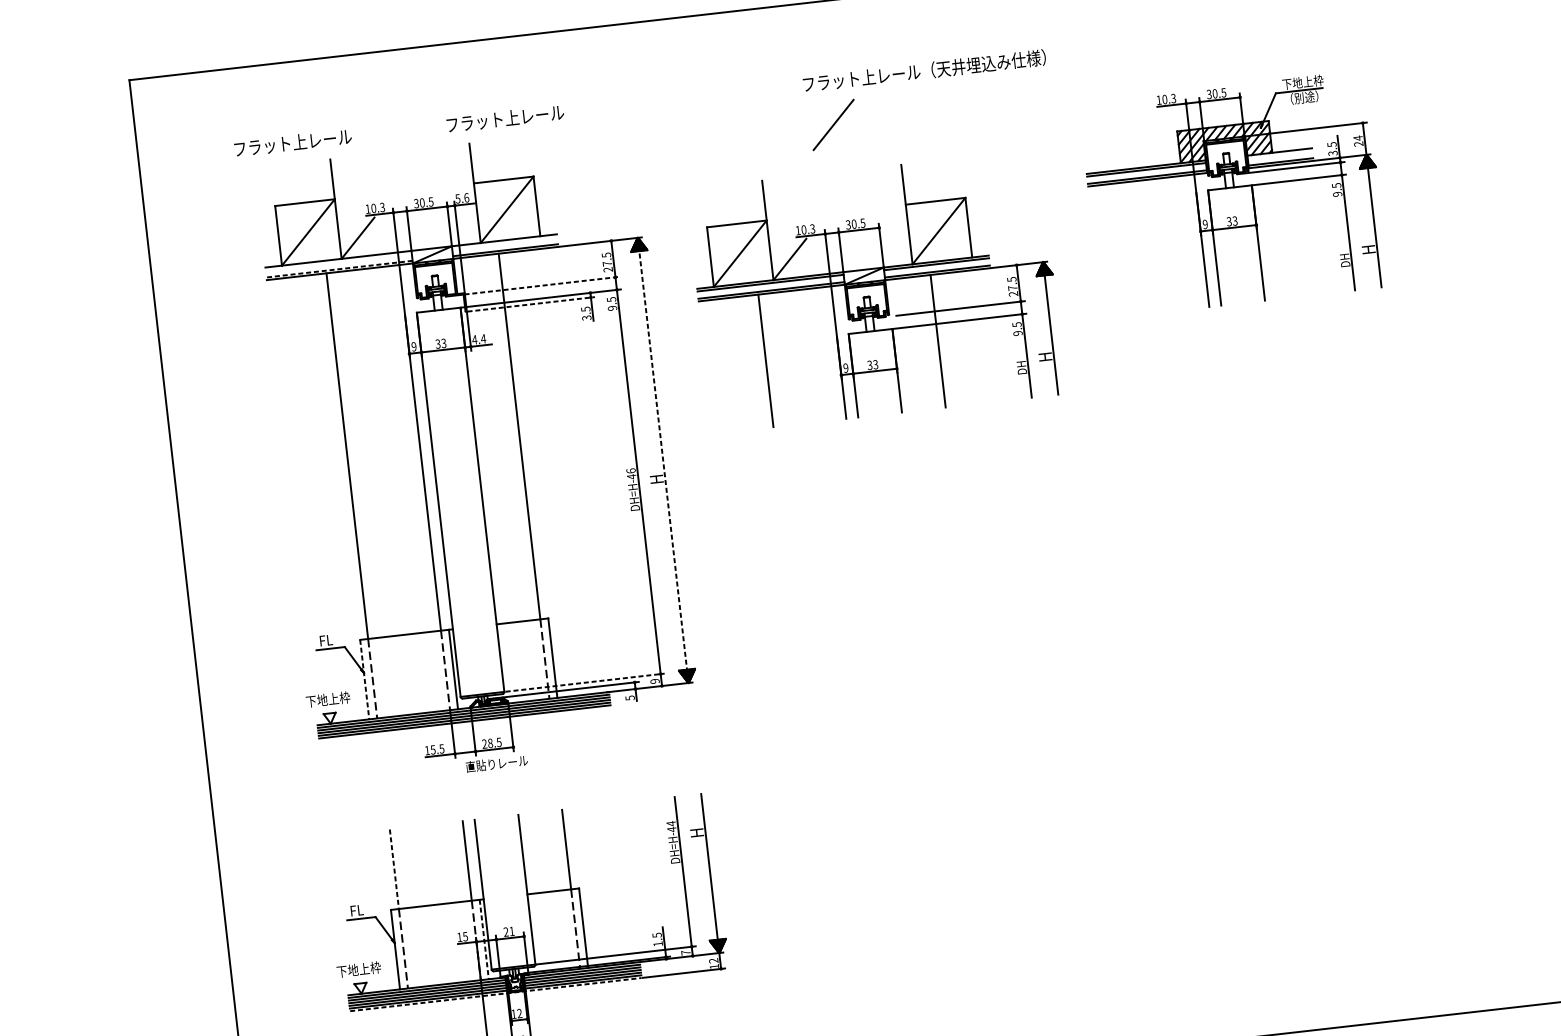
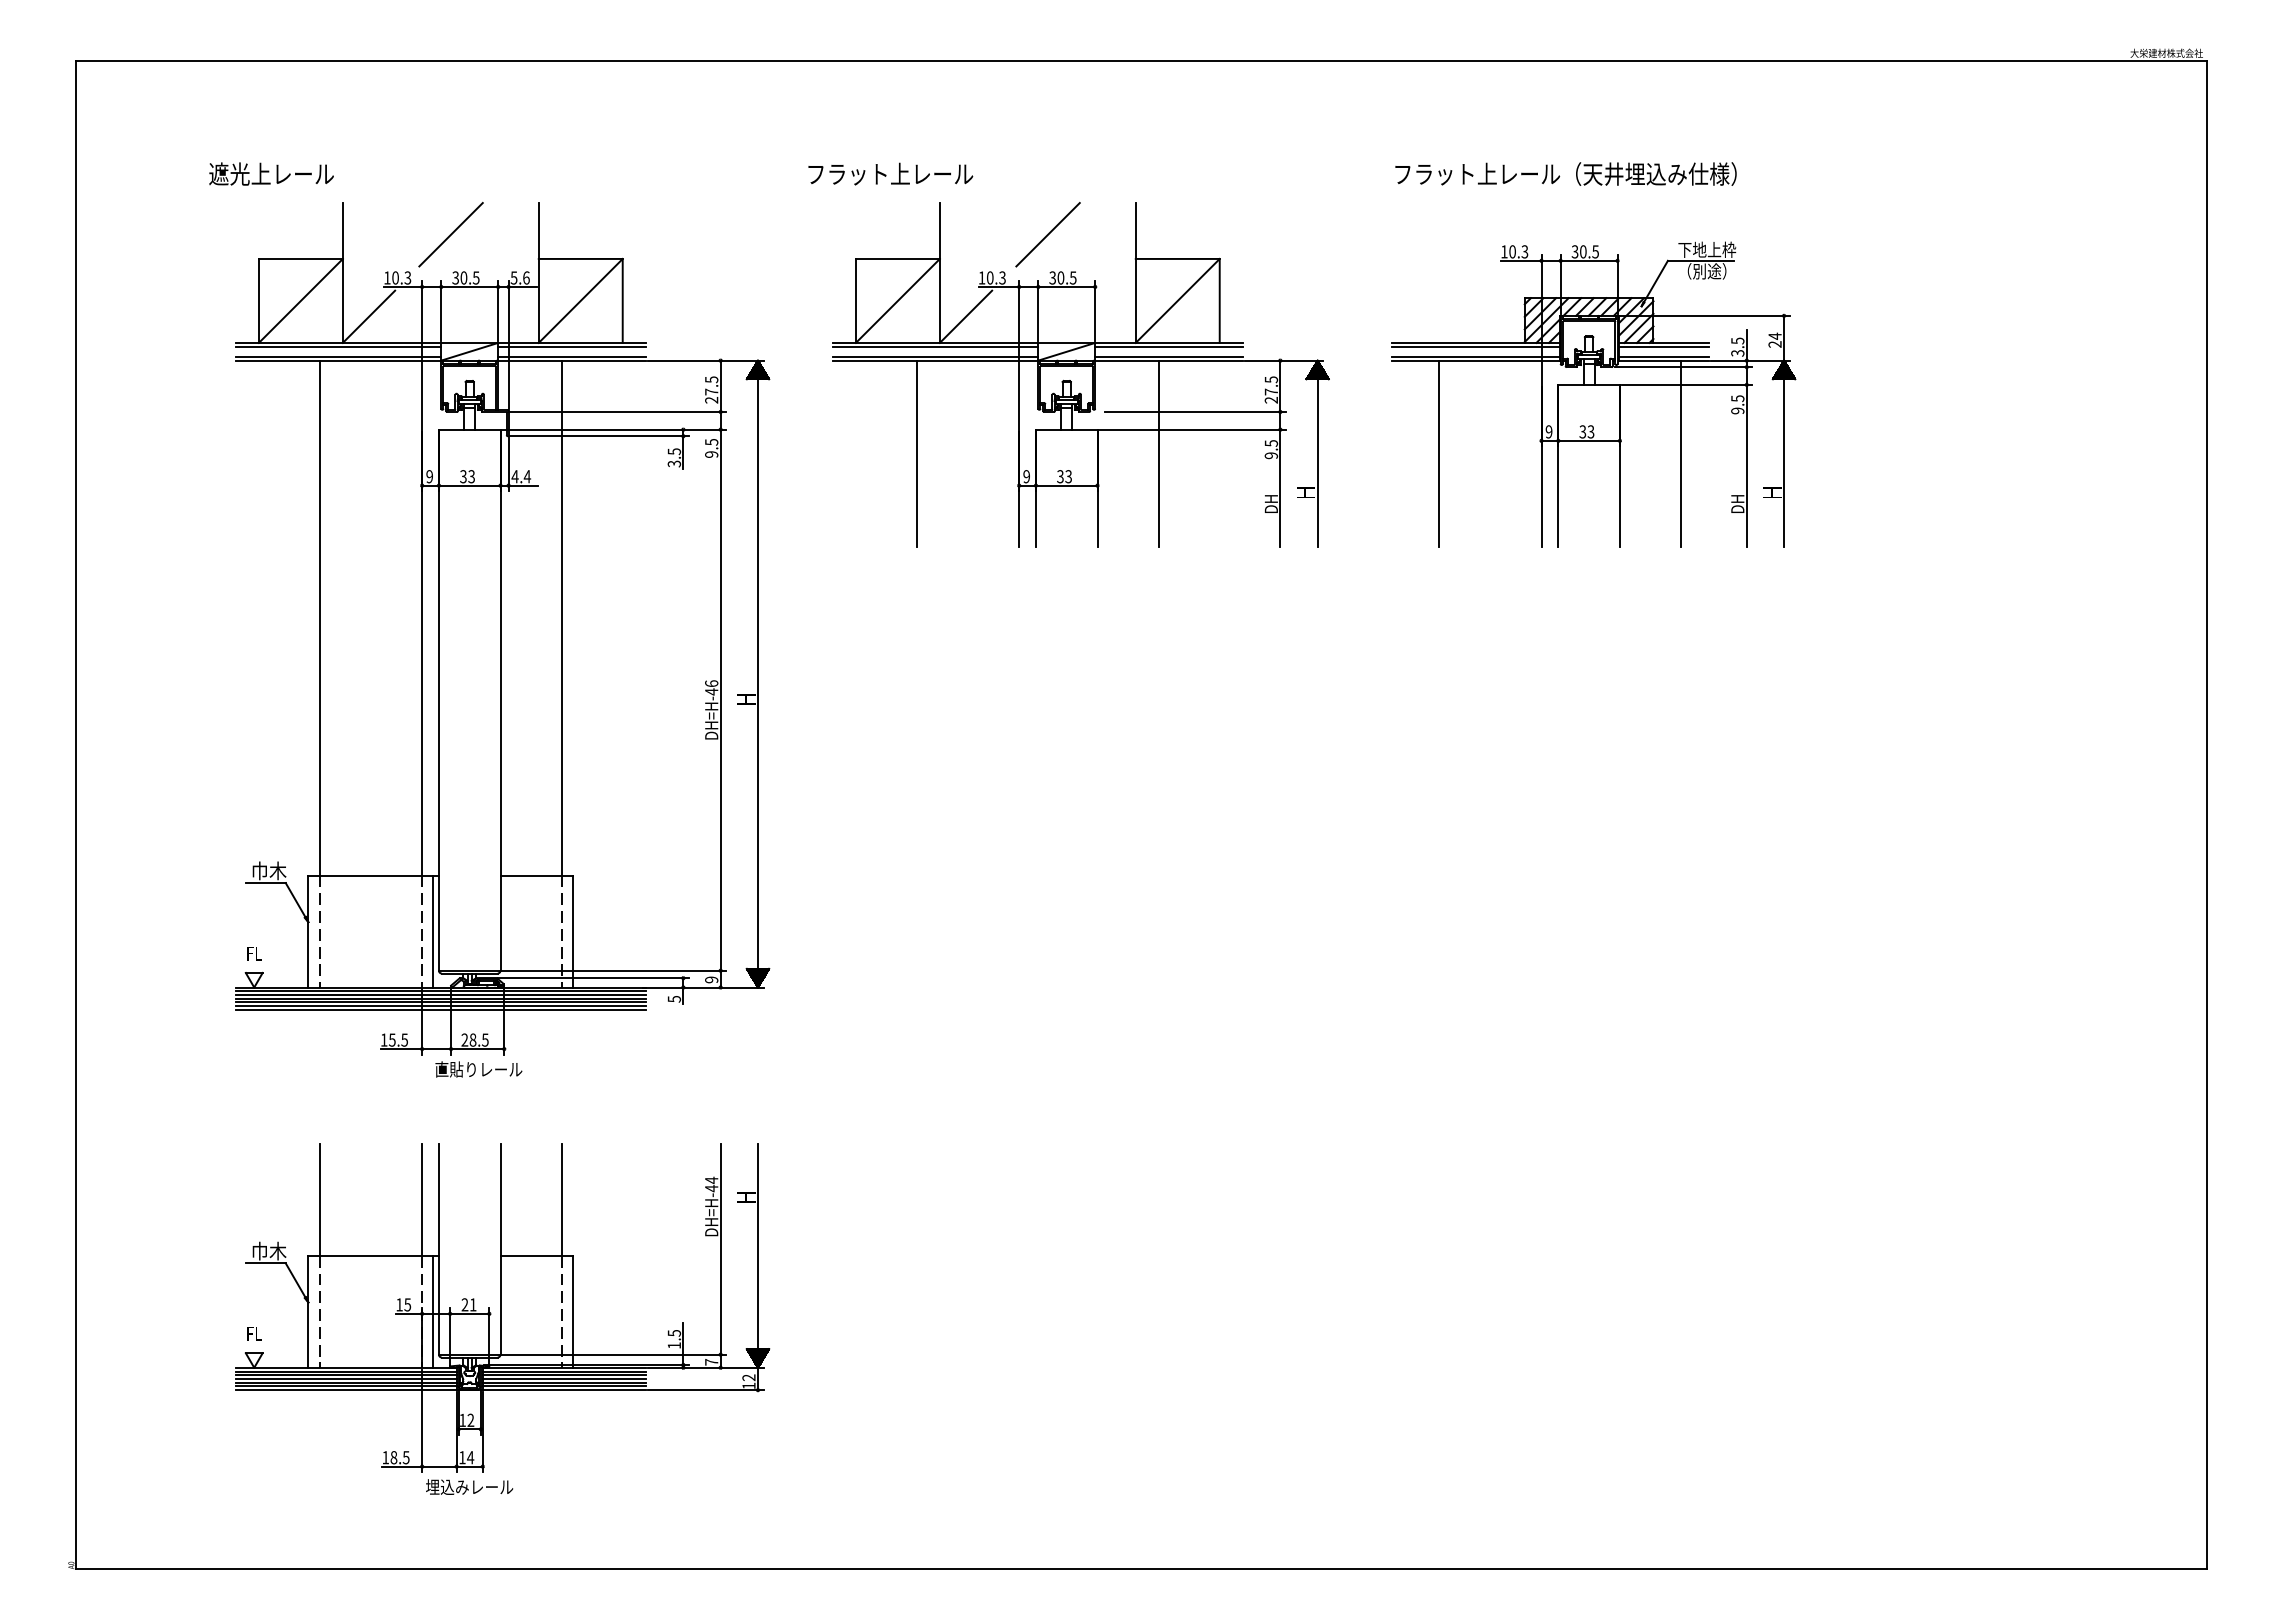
text: (924, 70) -> (1565, 173), moved
text: (505, 118) -> (890, 173), moved
text: (292, 142) -> (292, 173), フラット上レール -> 遮光上レール
line: (1279, 154) -> (1663, 346), added
line: (409, 173) -> (450, 234), added
line: (1301, 229) -> (1681, 453), added
line: (504, 242) -> (572, 346), added
line: (1128, 248) -> (1438, 453), added
line: (338, 261) -> (338, 346), added
line: (339, 268) -> (338, 356), dashed -> solid
line: (542, 285) -> (617, 411), dashed -> solid
part: (875, 291) -> (1080, 374), moved
line: (531, 304) -> (599, 436), dashed -> solid
line: (662, 460) -> (757, 674), dashed -> solid
text: (332, 639) -> (269, 870), FL -> 巾木
line: (364, 679) -> (308, 931), dashed -> solid
line: (585, 682) -> (614, 970), dashed -> solid
text: (328, 699) -> (254, 953), 下地上枠 -> FL
line: (464, 724) -> (440, 1009), added
line: (394, 869) -> (319, 1199), dashed -> solid
text: (362, 909) -> (269, 1250), FL -> 巾木
line: (484, 939) -> (433, 1311), dashed -> solid
text: (359, 969) -> (254, 1333), 下地上枠 -> FL
line: (496, 994) -> (441, 1390), dashed -> solid

